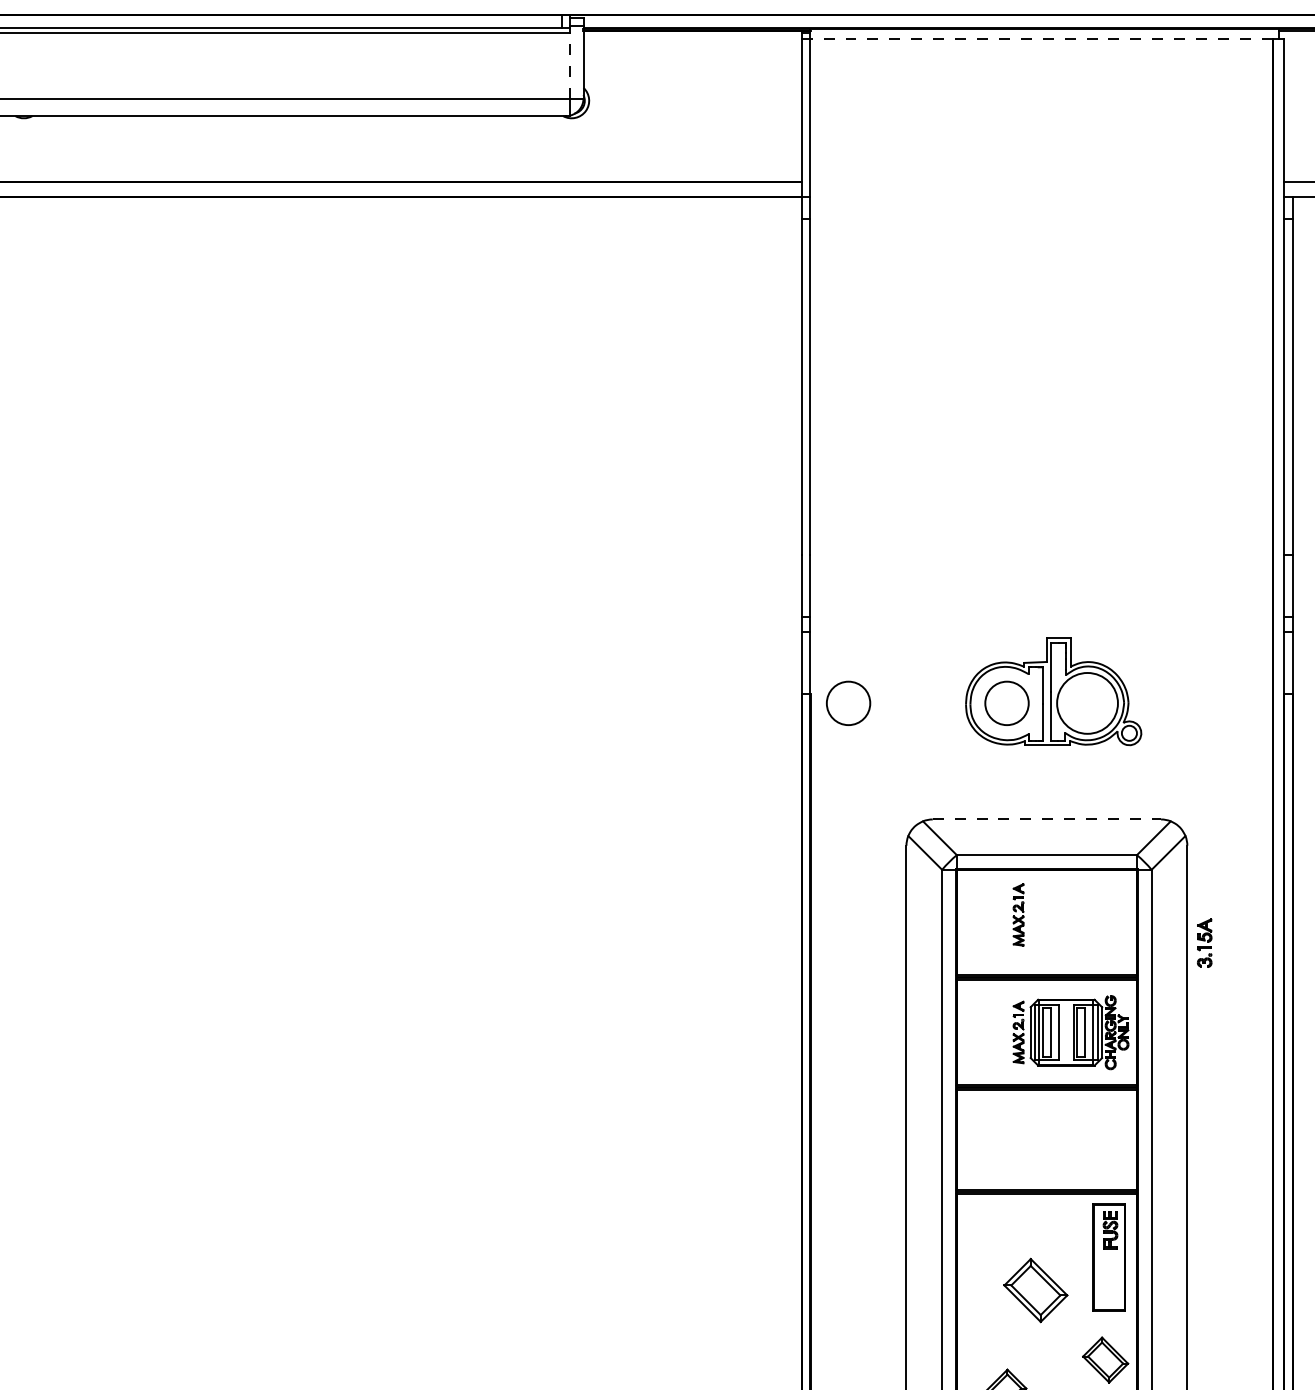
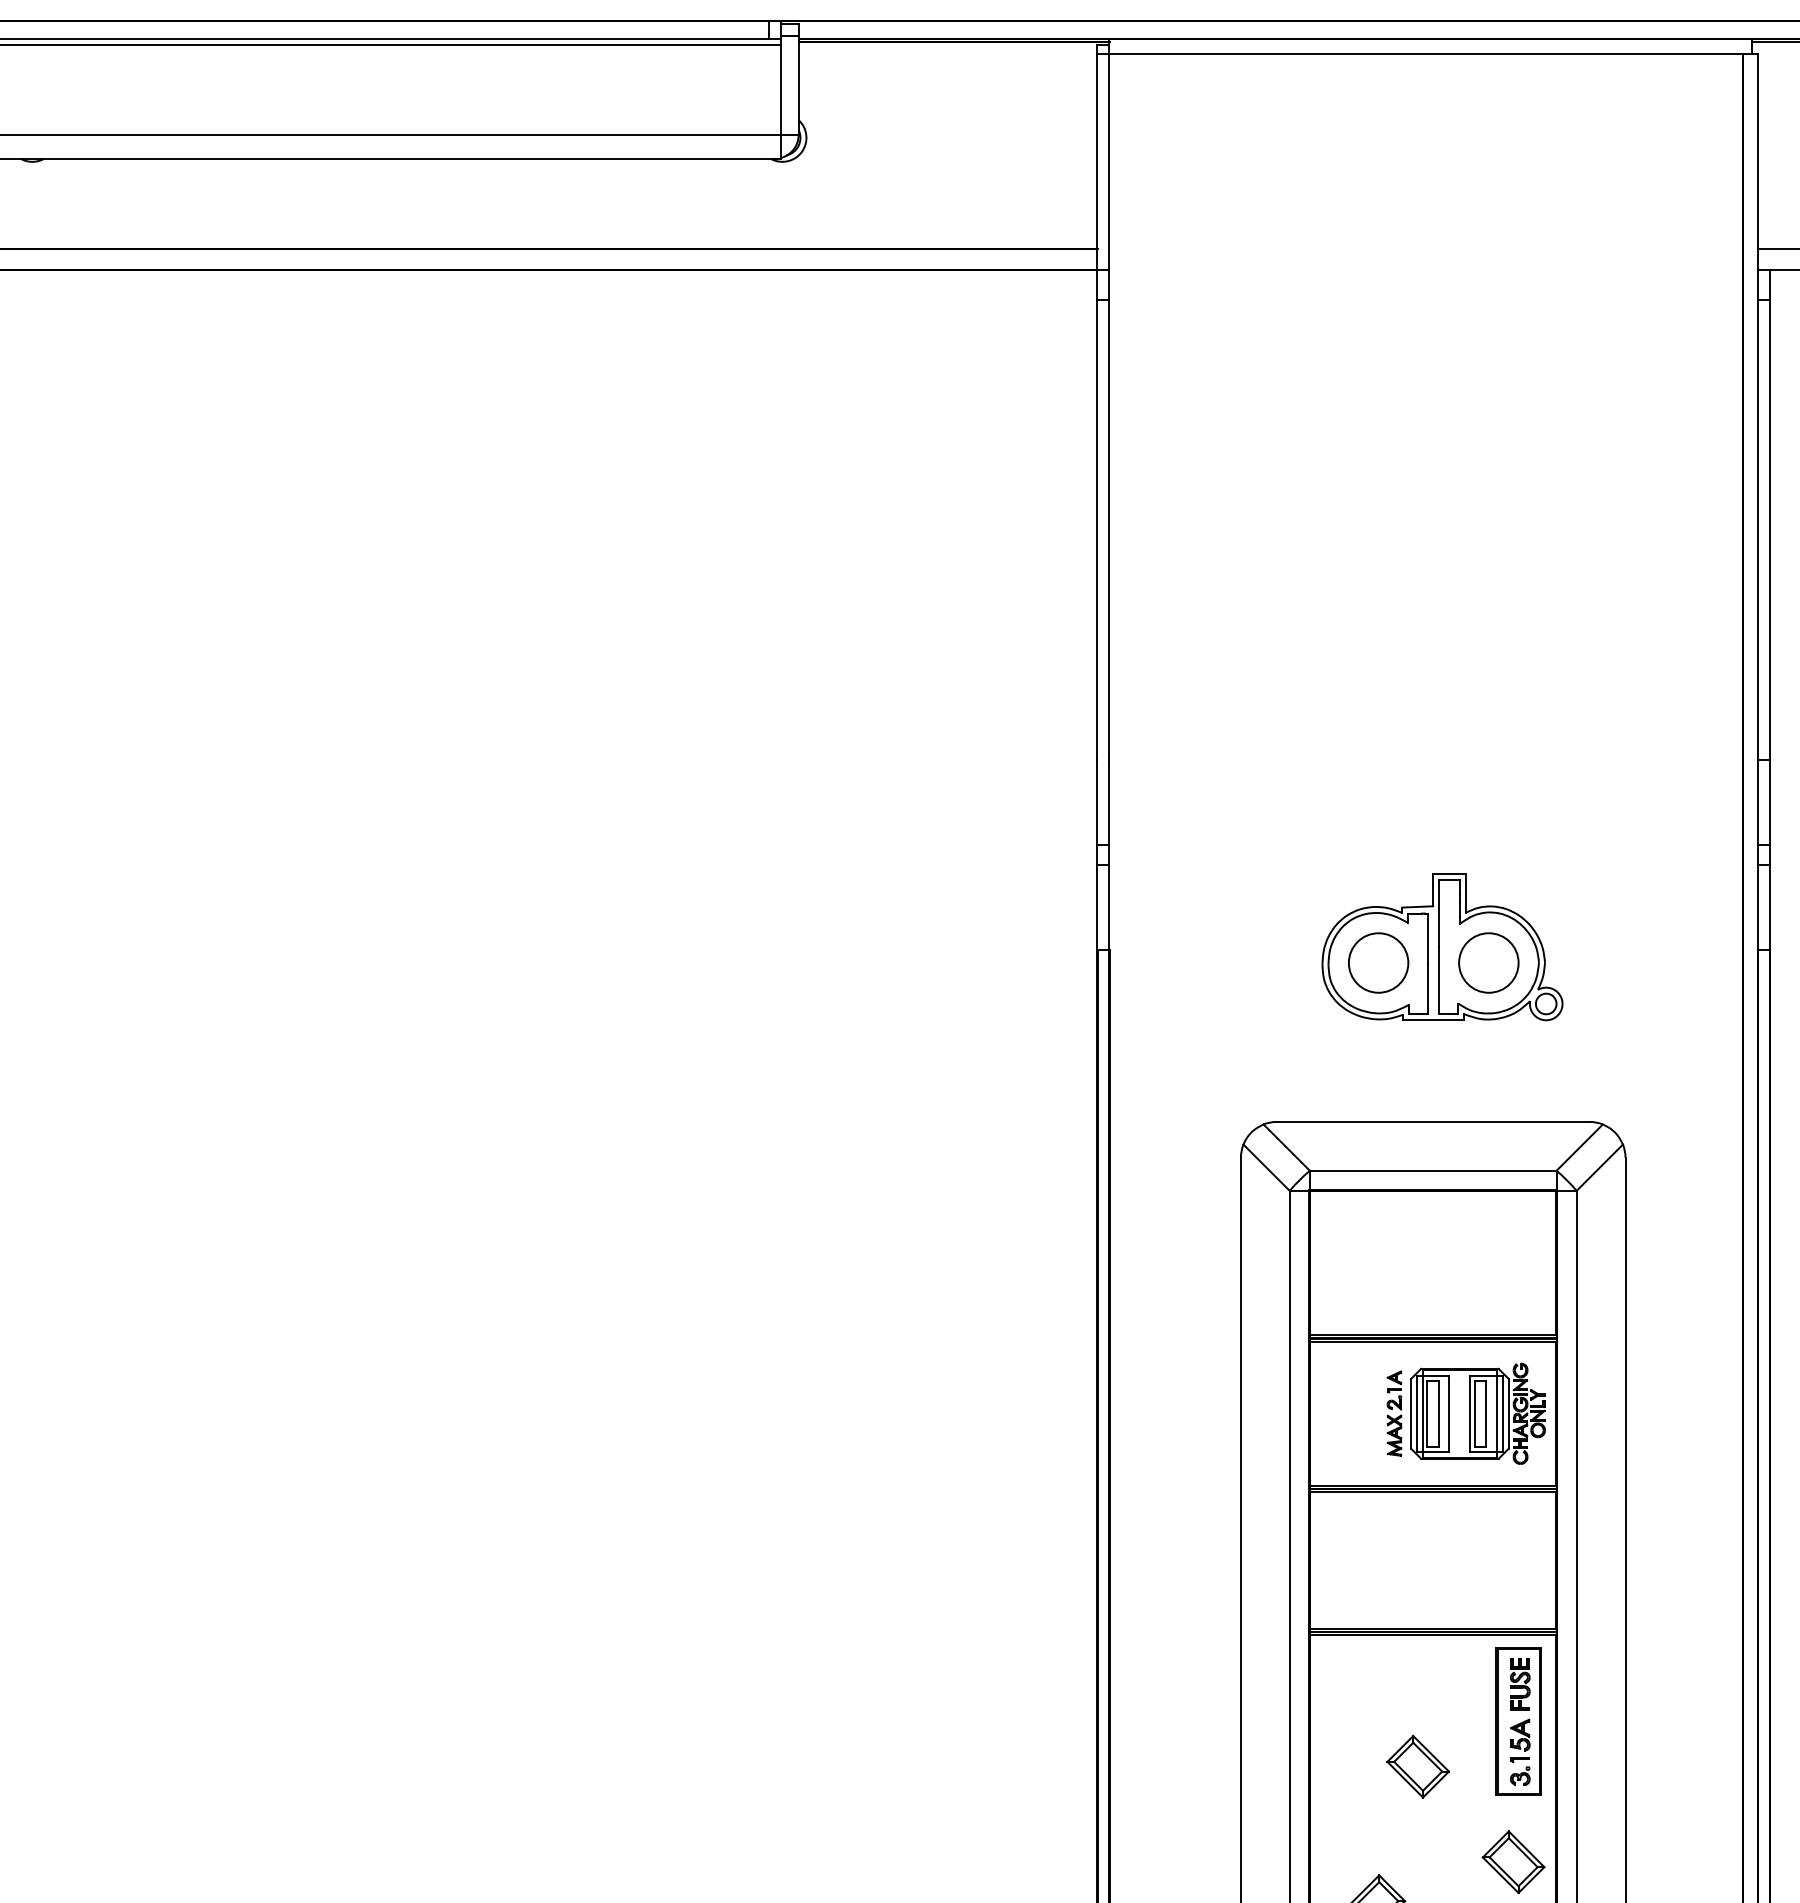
line: (1041, 39) -> (1425, 53), dashed -> solid
line: (570, 65) -> (780, 89), dashed -> solid
circle: (848, 703) -> (1161, 962), removed
circle: (1087, 703) -> (1488, 962), size x0.71
line: (1047, 819) -> (1433, 1121), dashed -> solid
part: (1018, 914) -> (1394, 1252), removed
part: (1204, 942) -> (1520, 1751), moved
part: (1036, 1290) -> (1418, 1766), size x0.71

